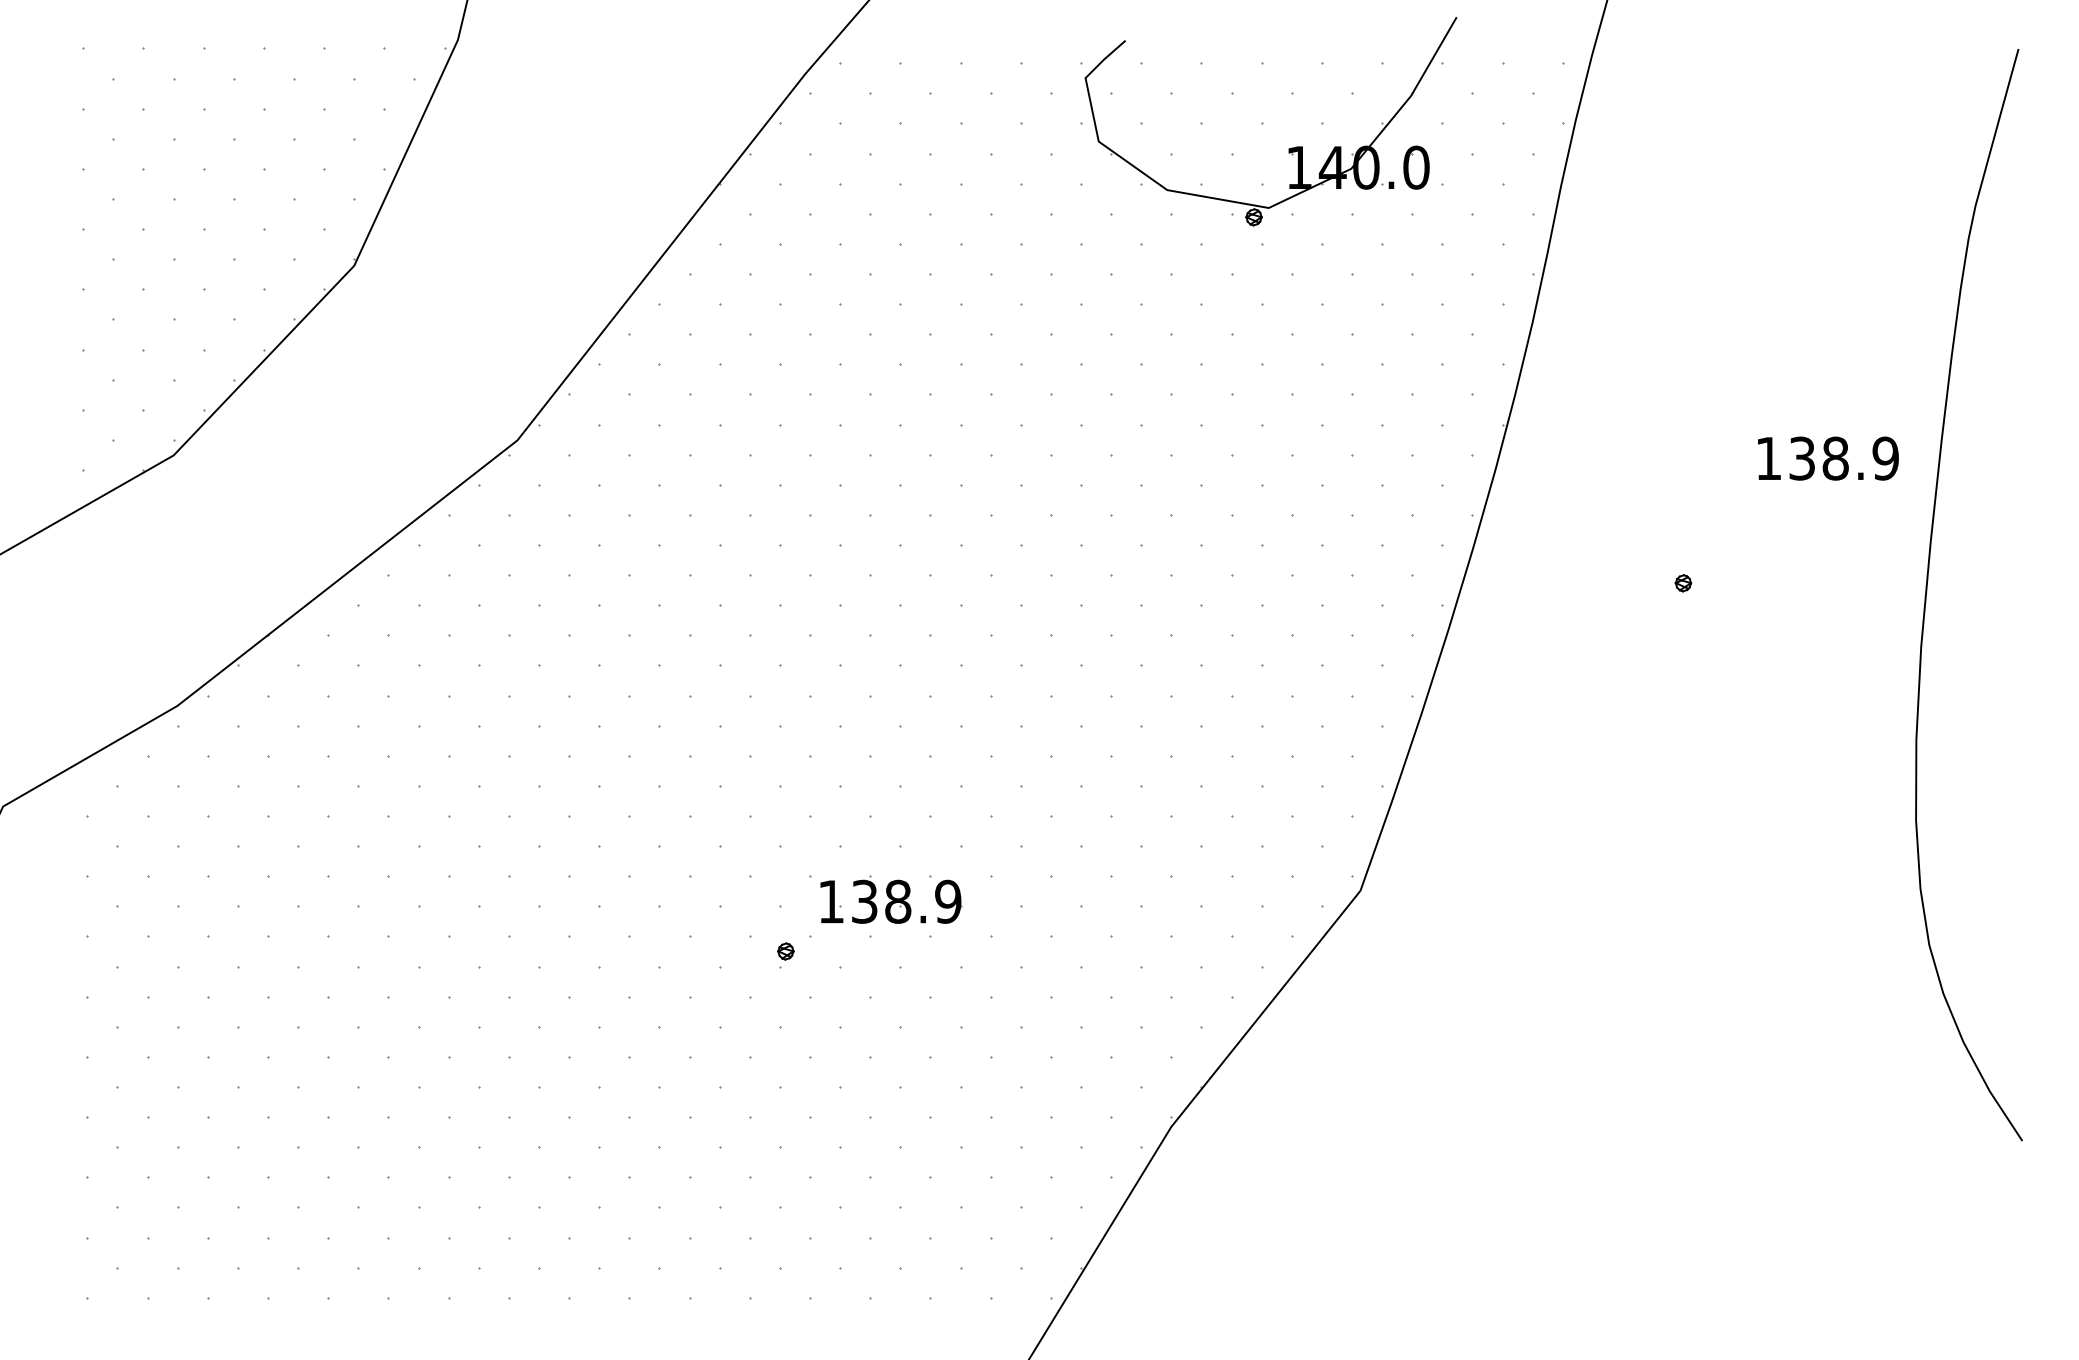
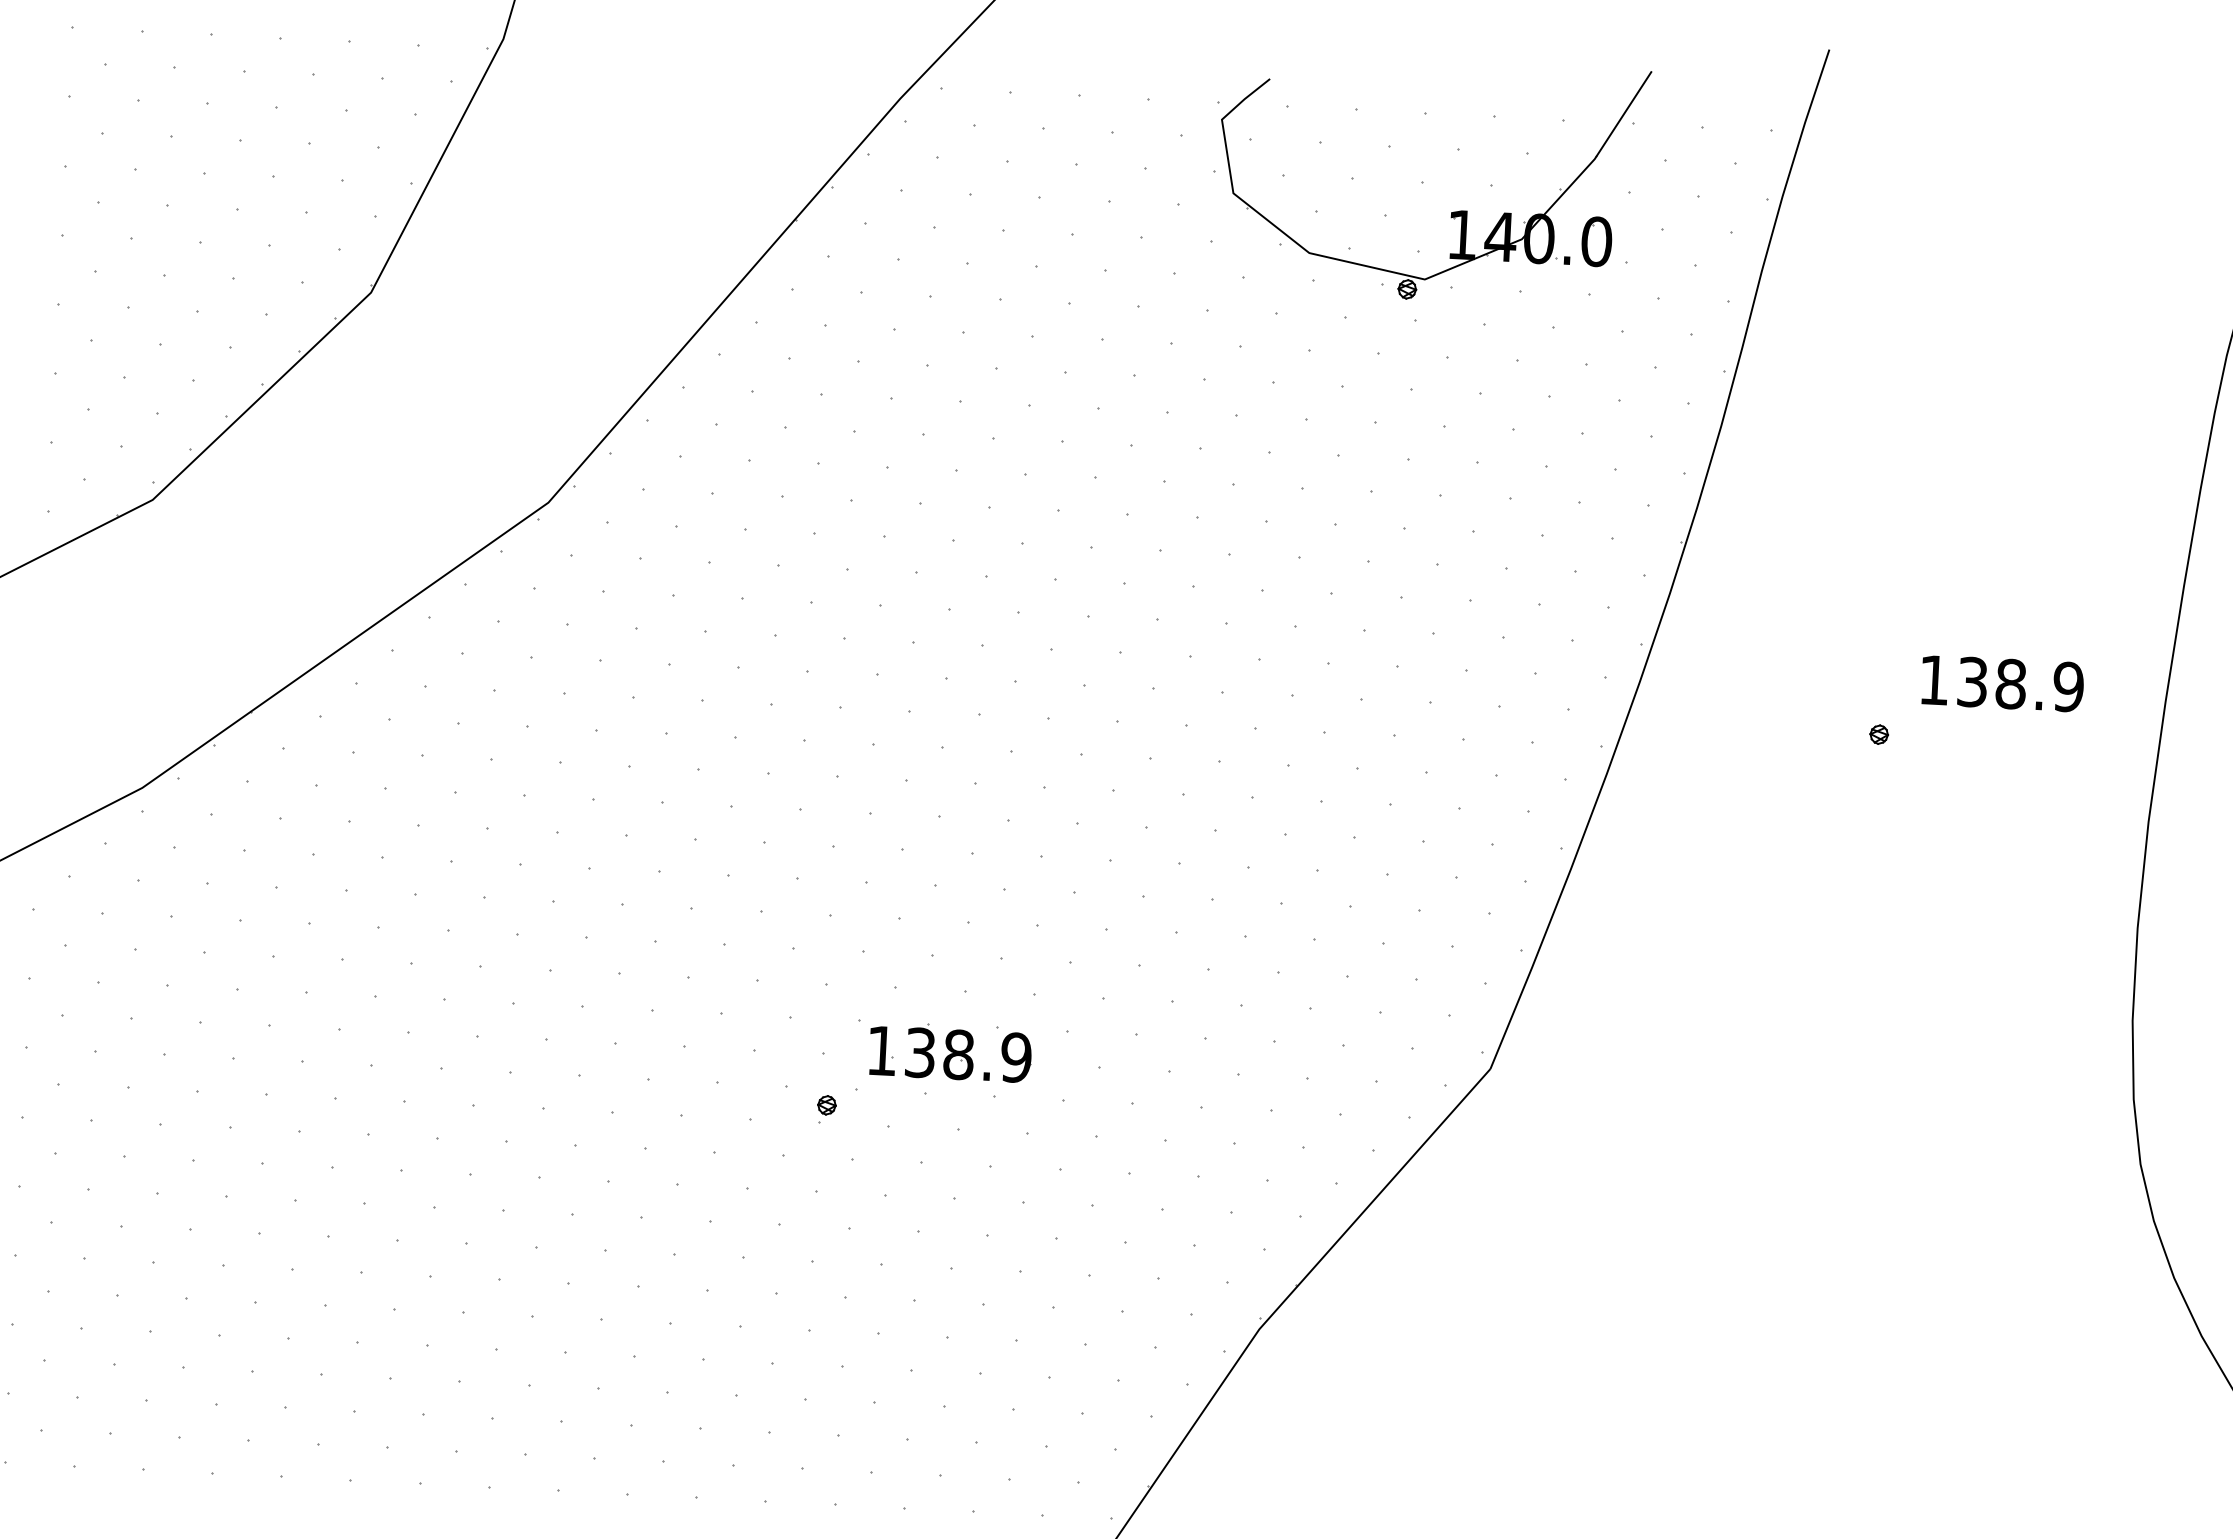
text: (1828, 458) -> (2002, 683), moved

